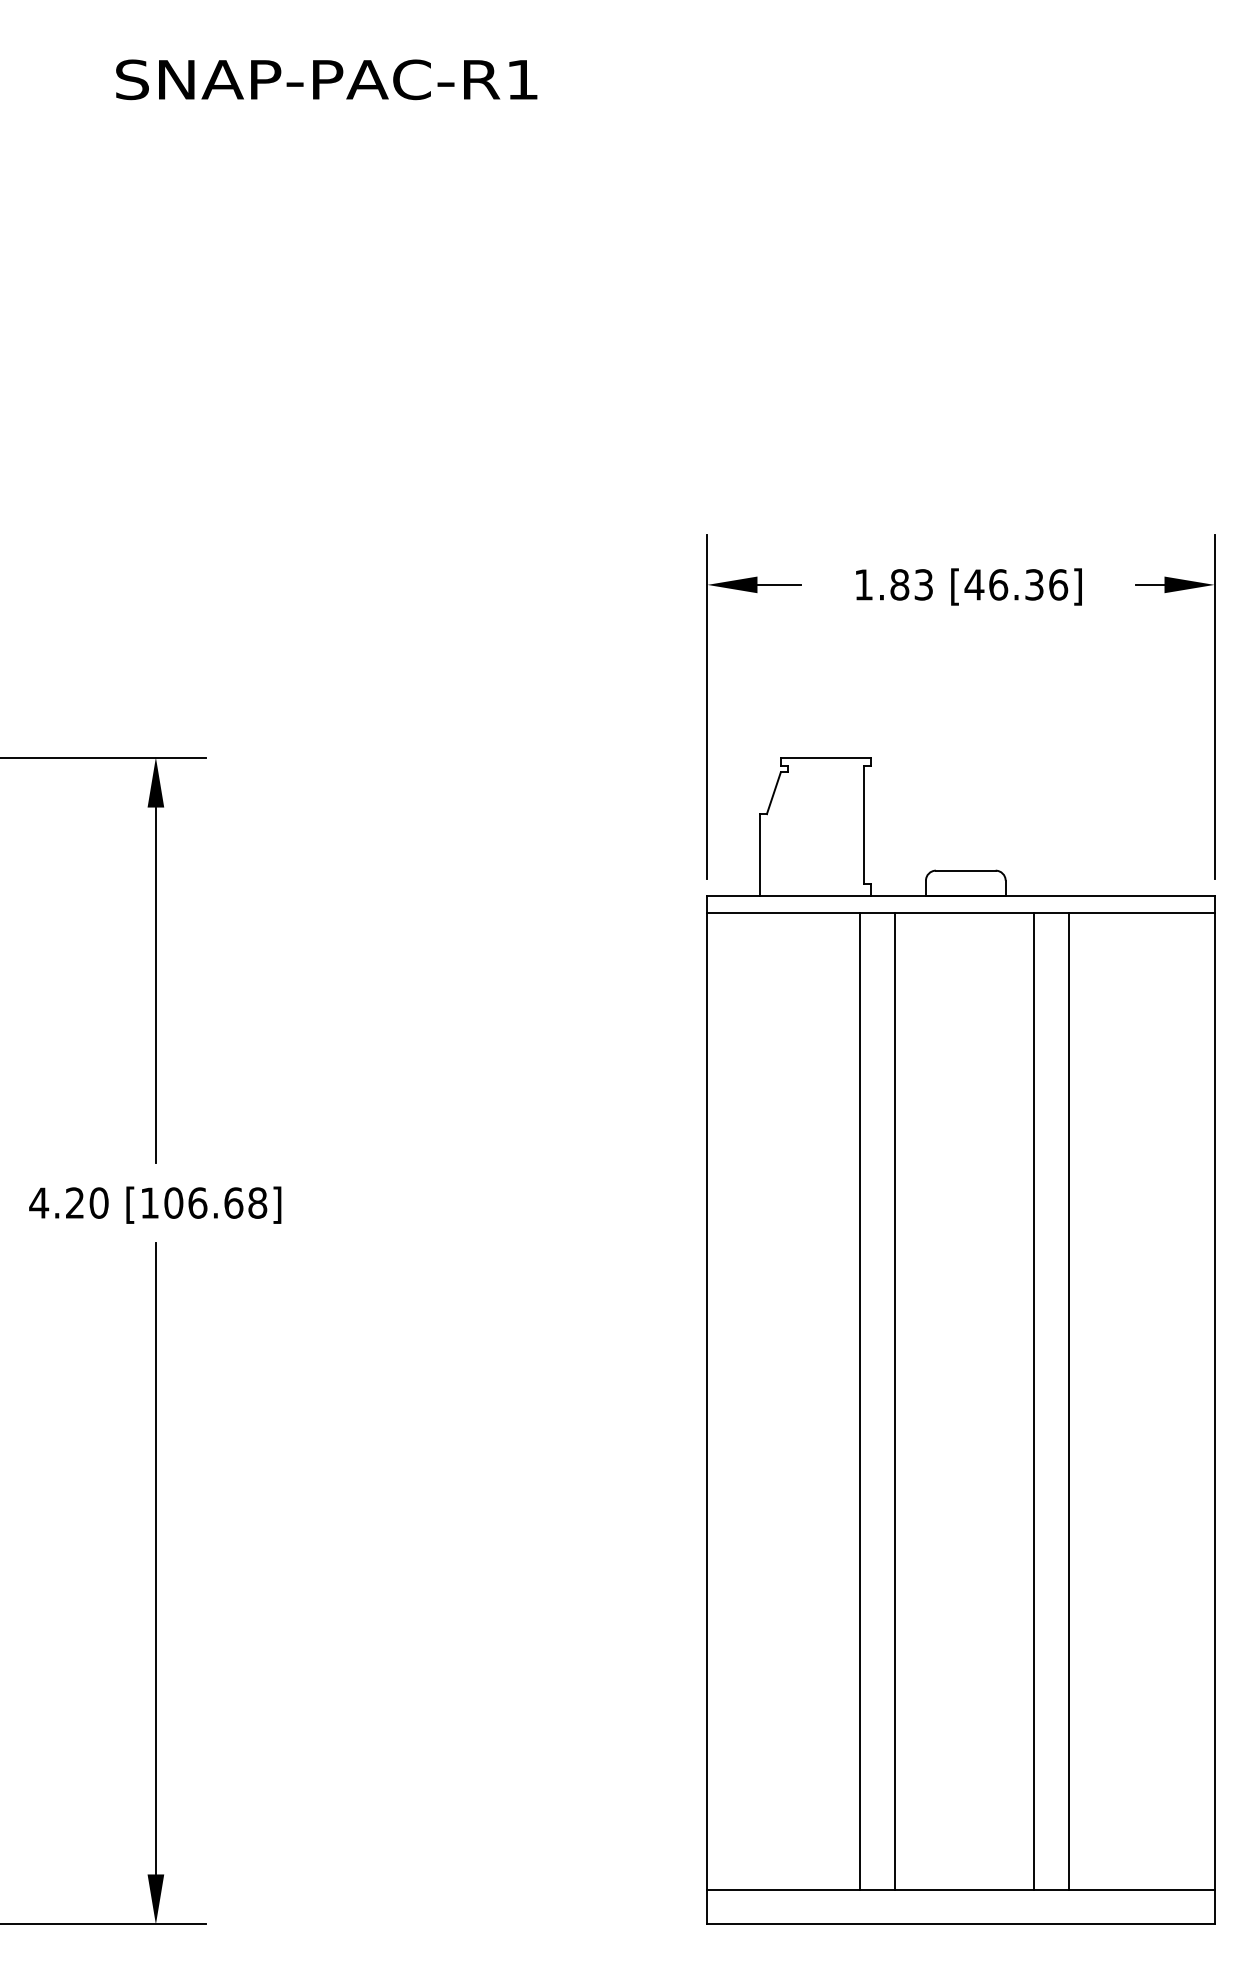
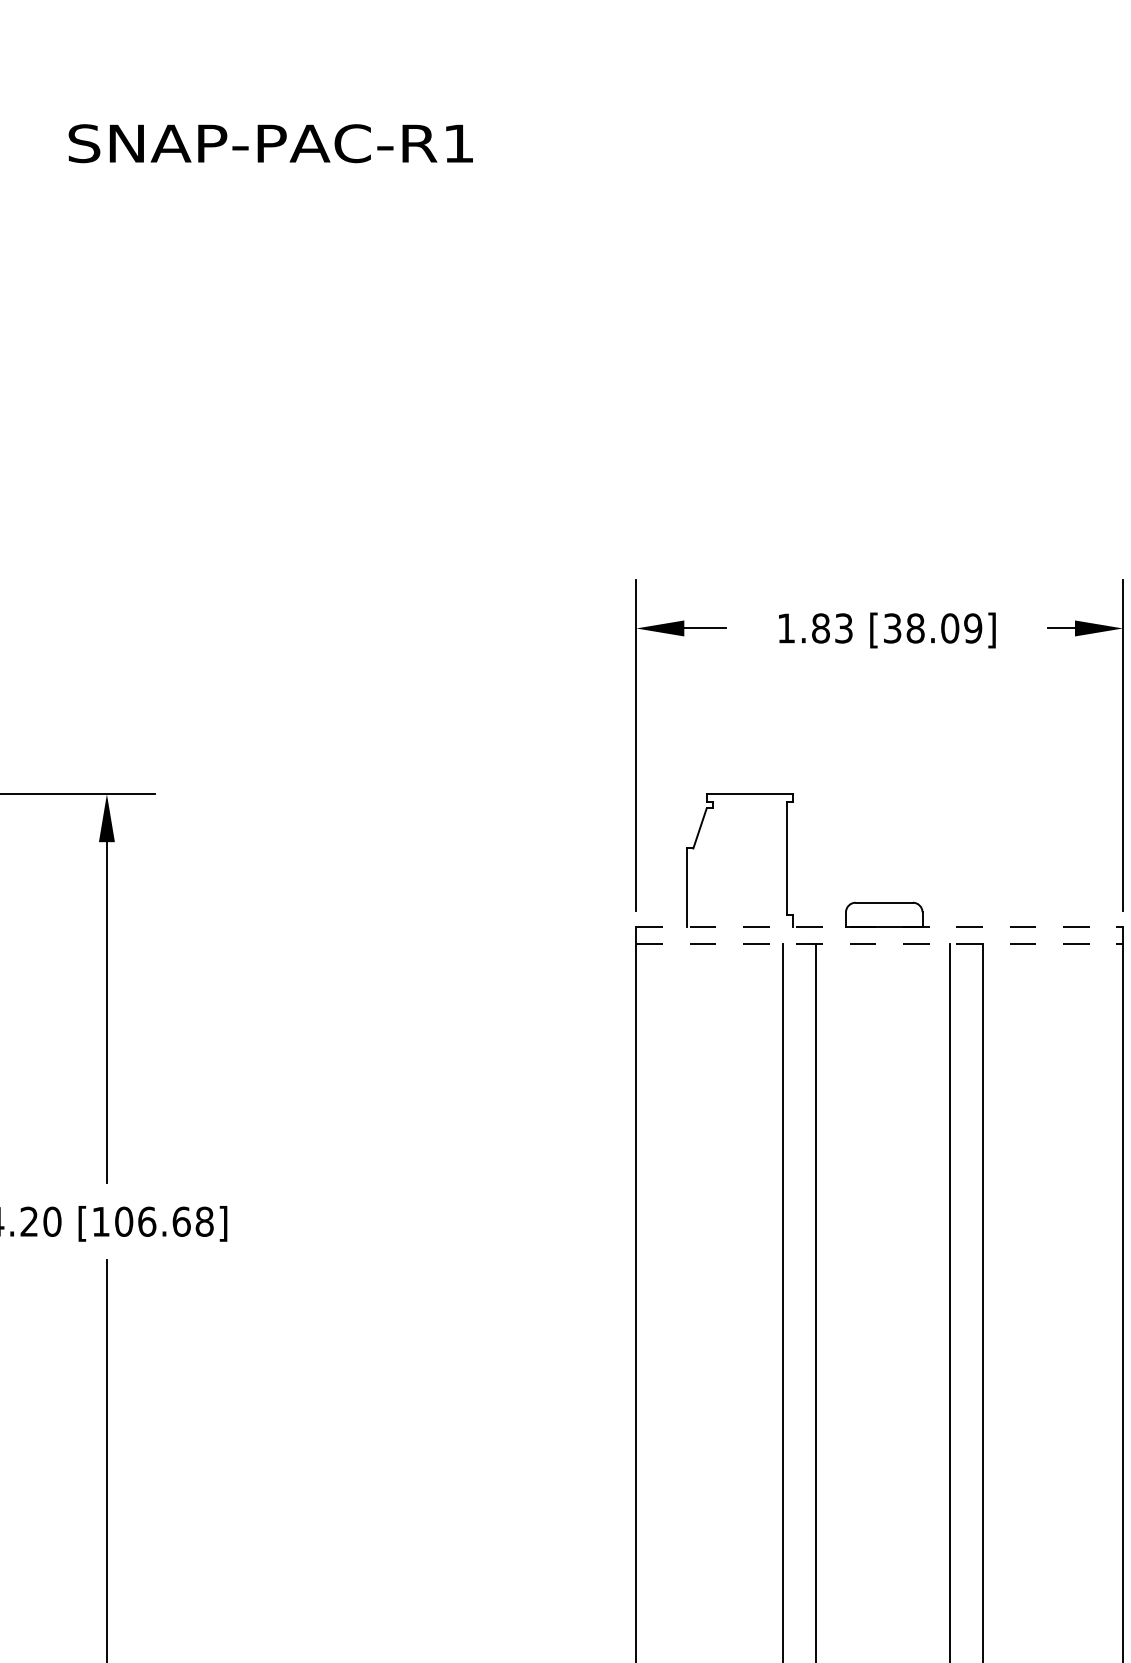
text: (1016, 584) -> (932, 628), [46.36] -> [38.09]
line: (960, 896) -> (879, 927), solid -> dashed
line: (960, 913) -> (879, 943), solid -> dashed

